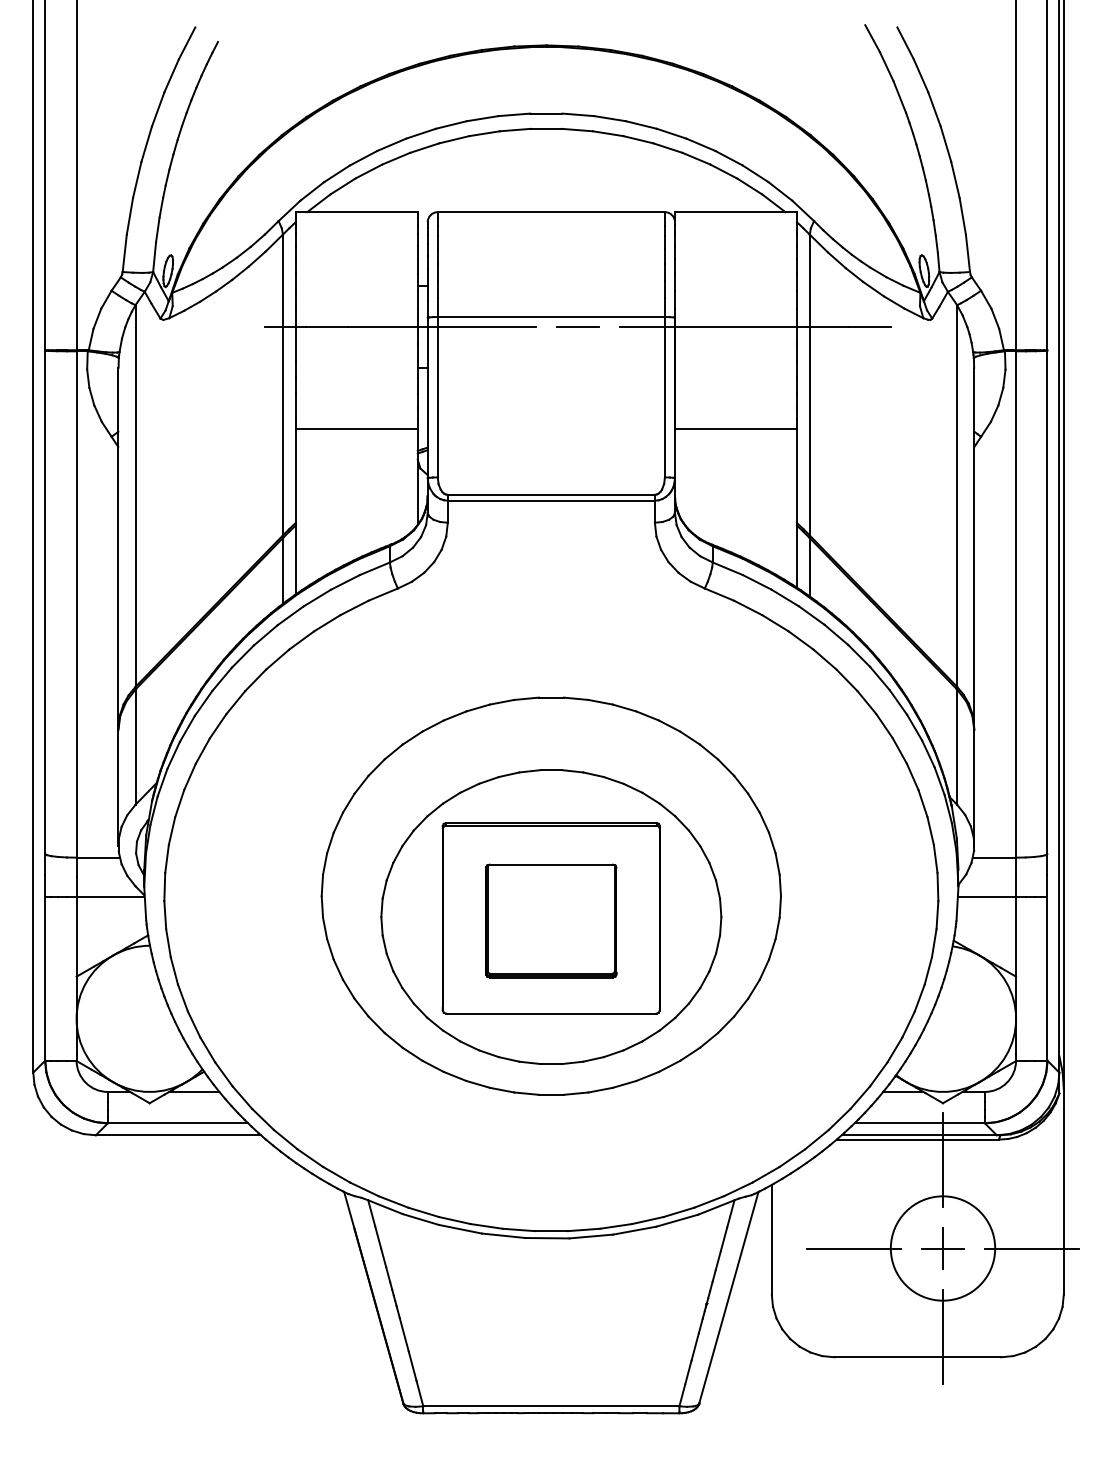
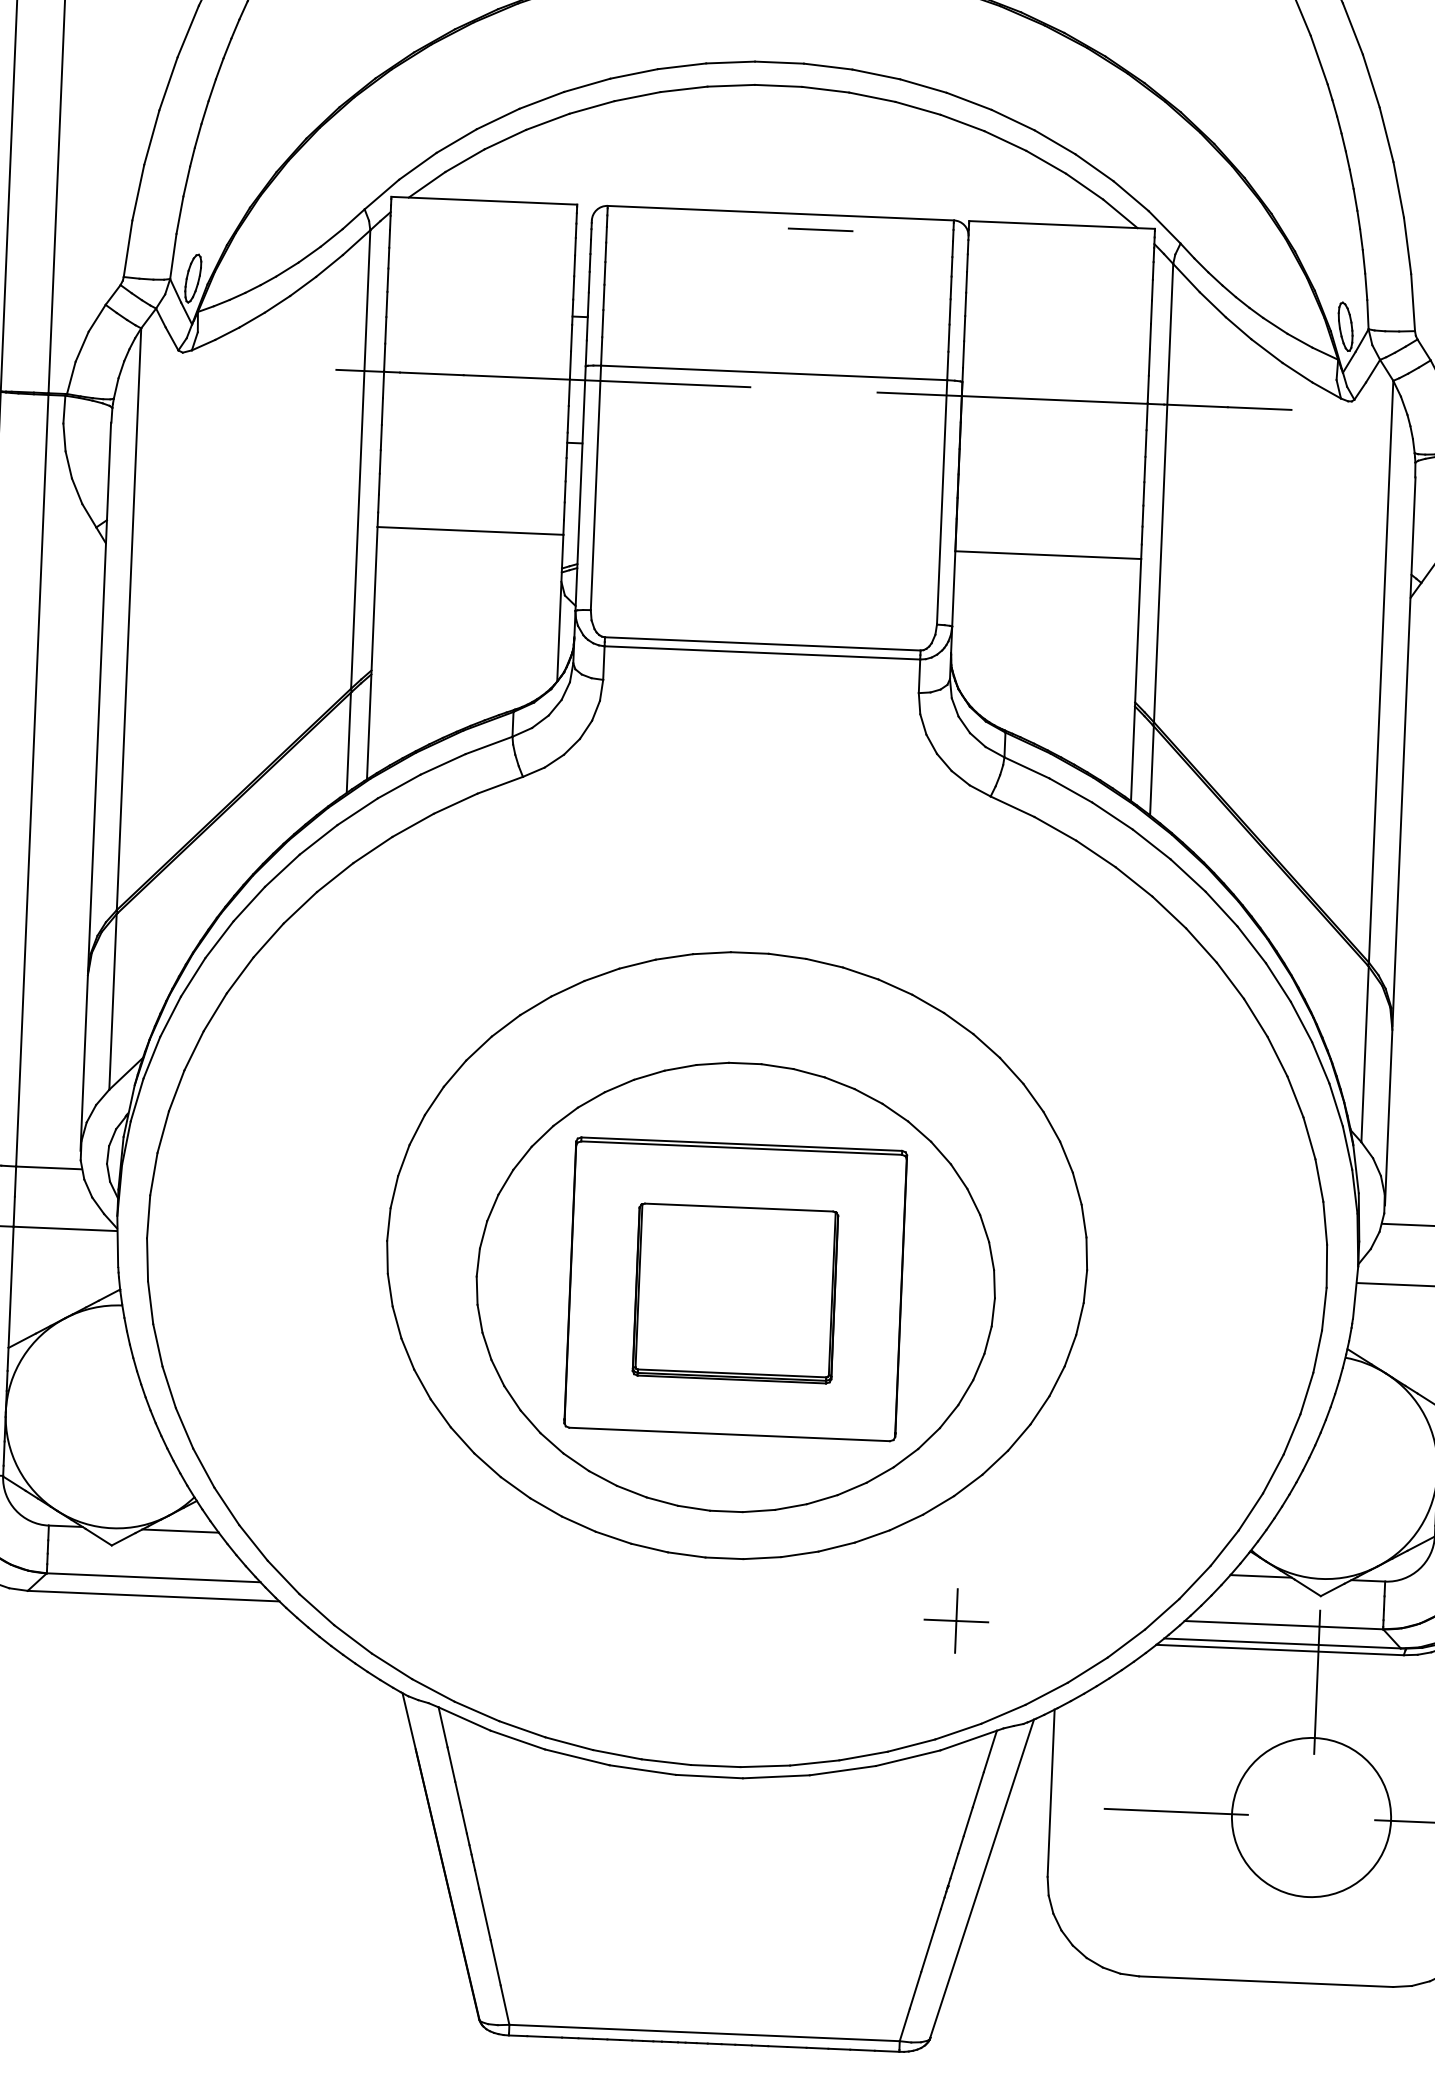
line: (577, 326) -> (820, 229), moved
part: (942, 1248) -> (955, 1620), moved
line: (943, 1337) -> (1306, 1953), removed

